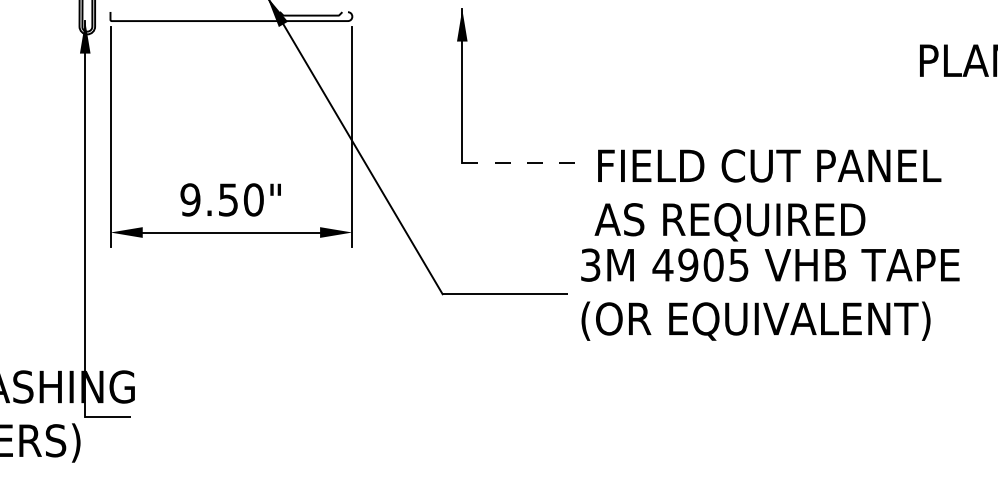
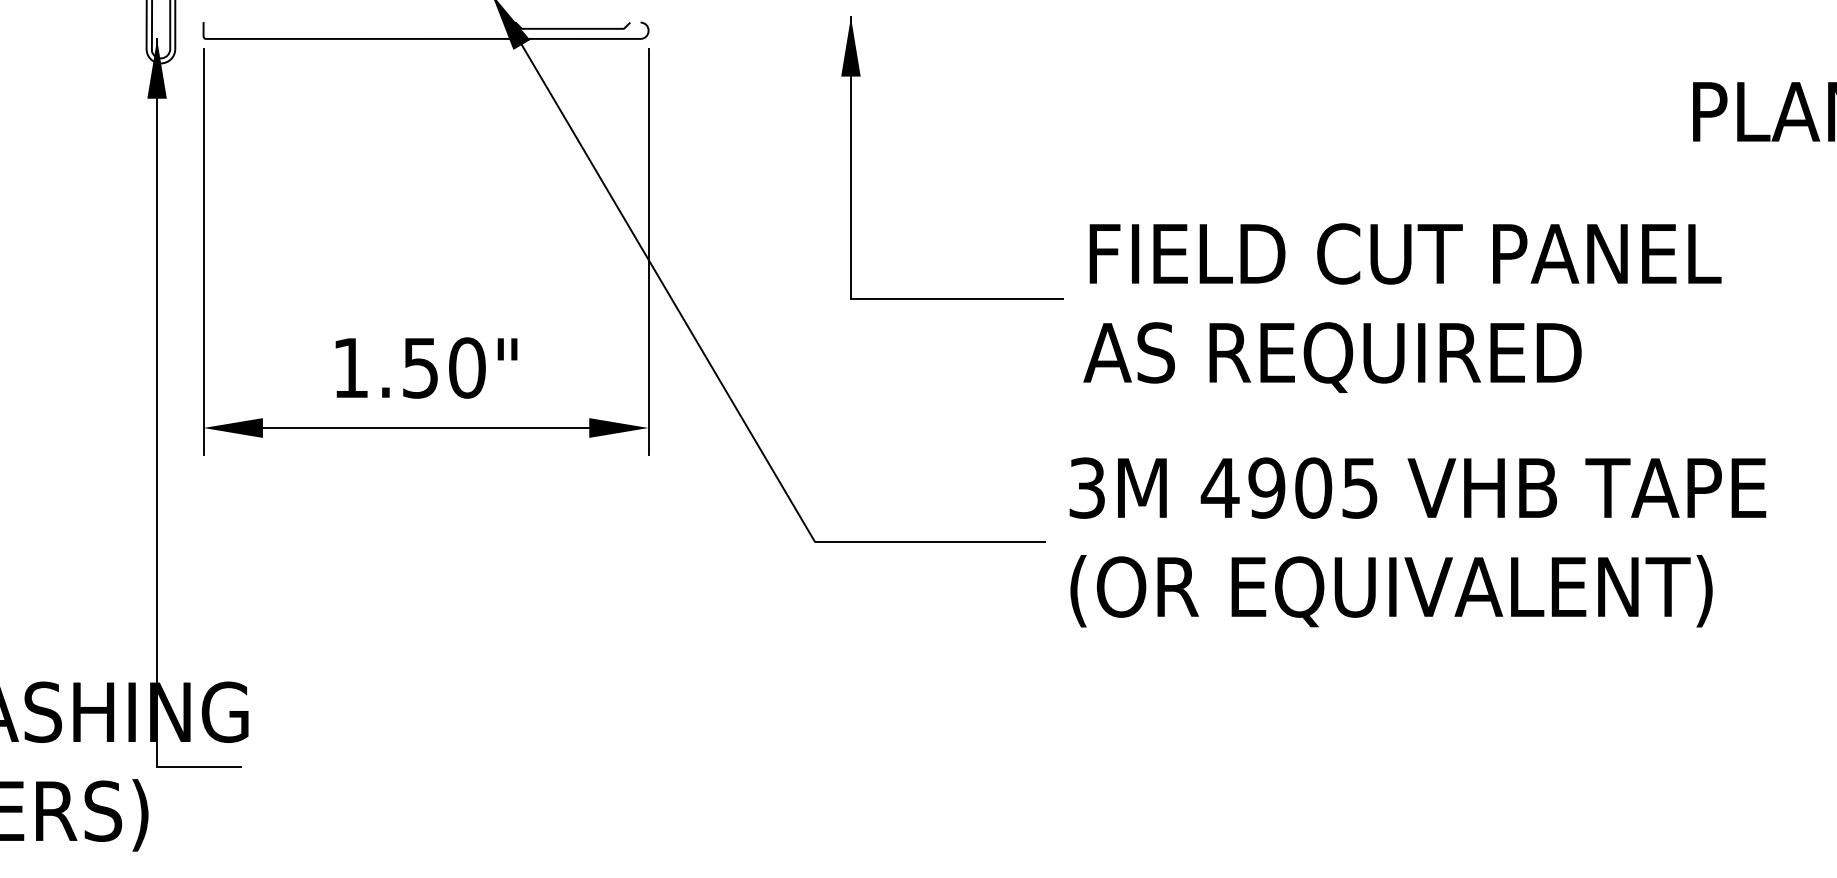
line: (520, 162) -> (958, 299), dashed -> solid
text: (767, 195) -> (1401, 308), moved
text: (190, 199) -> (350, 367), 9.50" -> 1.50"

